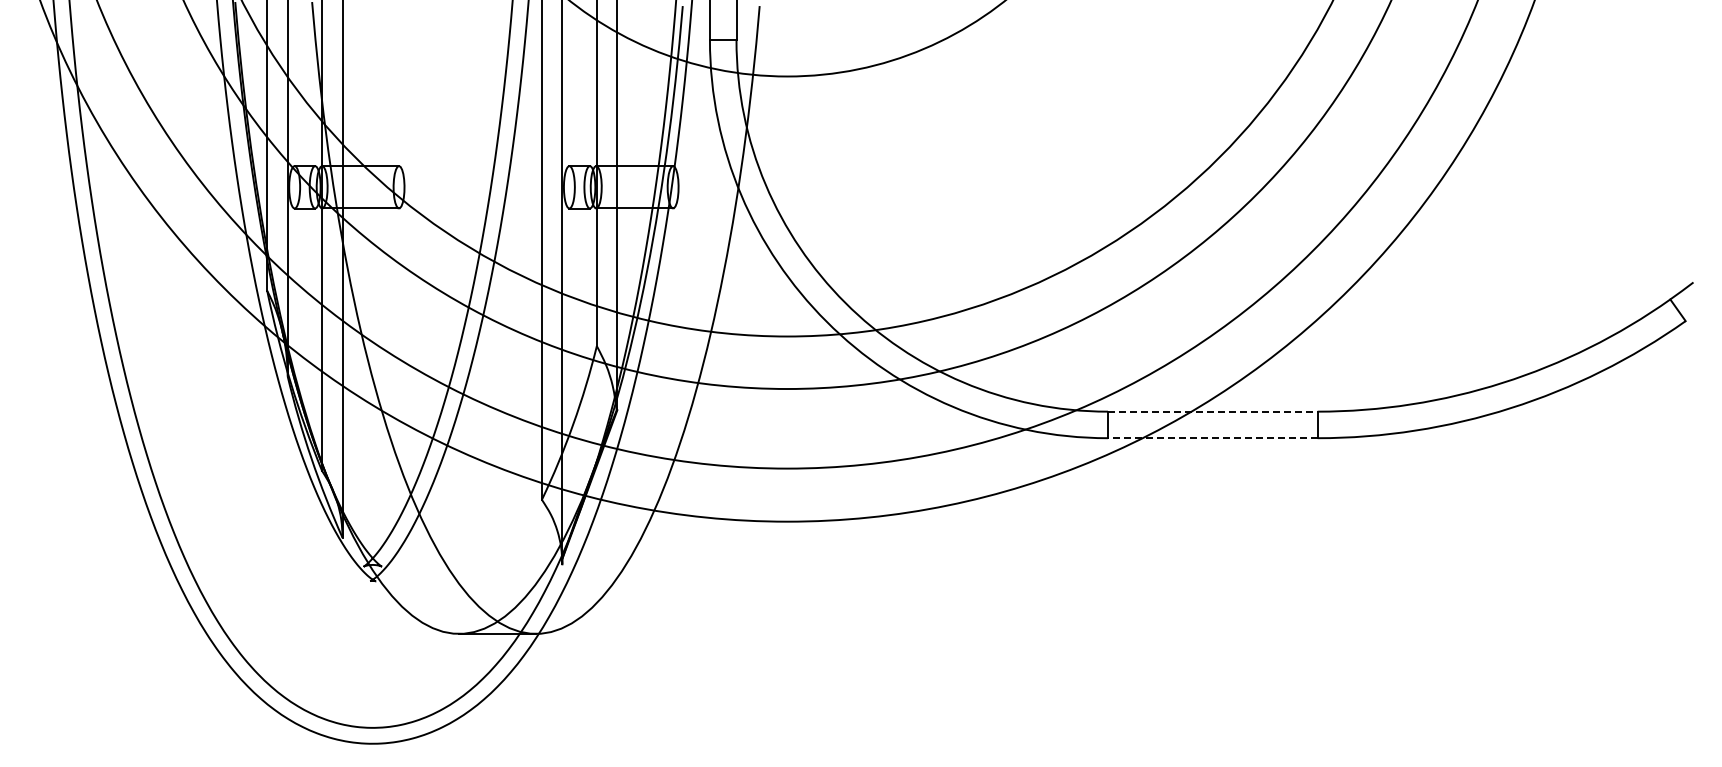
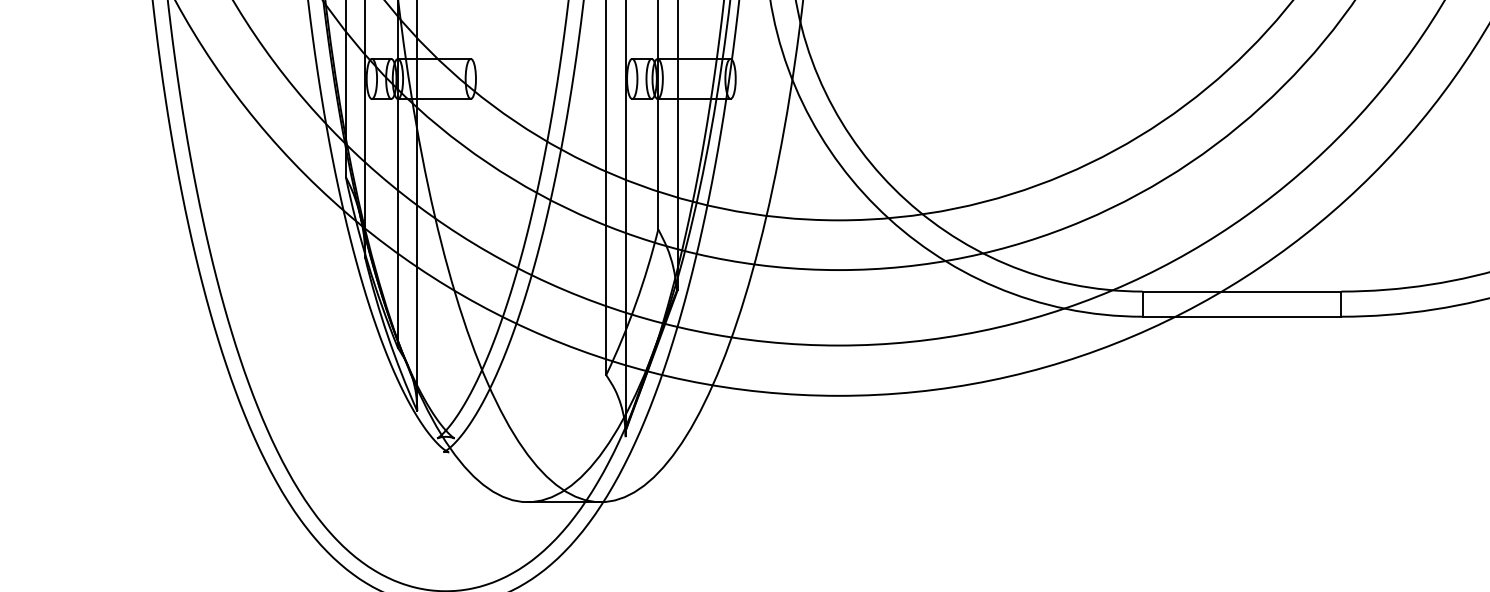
line: (1212, 411) -> (1241, 291), dashed -> solid
line: (1212, 438) -> (1241, 317), dashed -> solid

